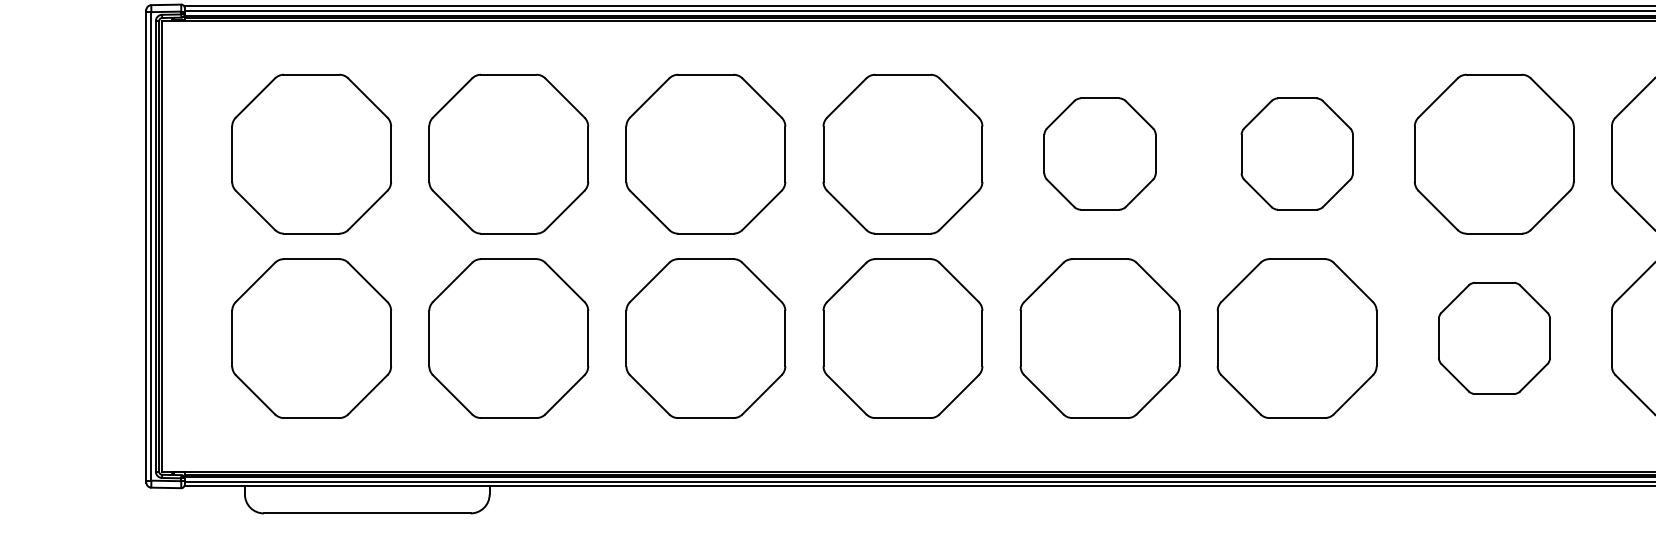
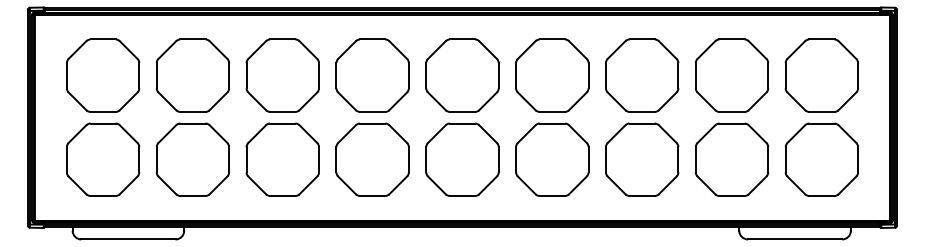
part: (1100, 153) -> (462, 75), size x1.43
part: (1297, 153) -> (552, 75), size x1.43
part: (1494, 338) -> (642, 159), size x1.43

